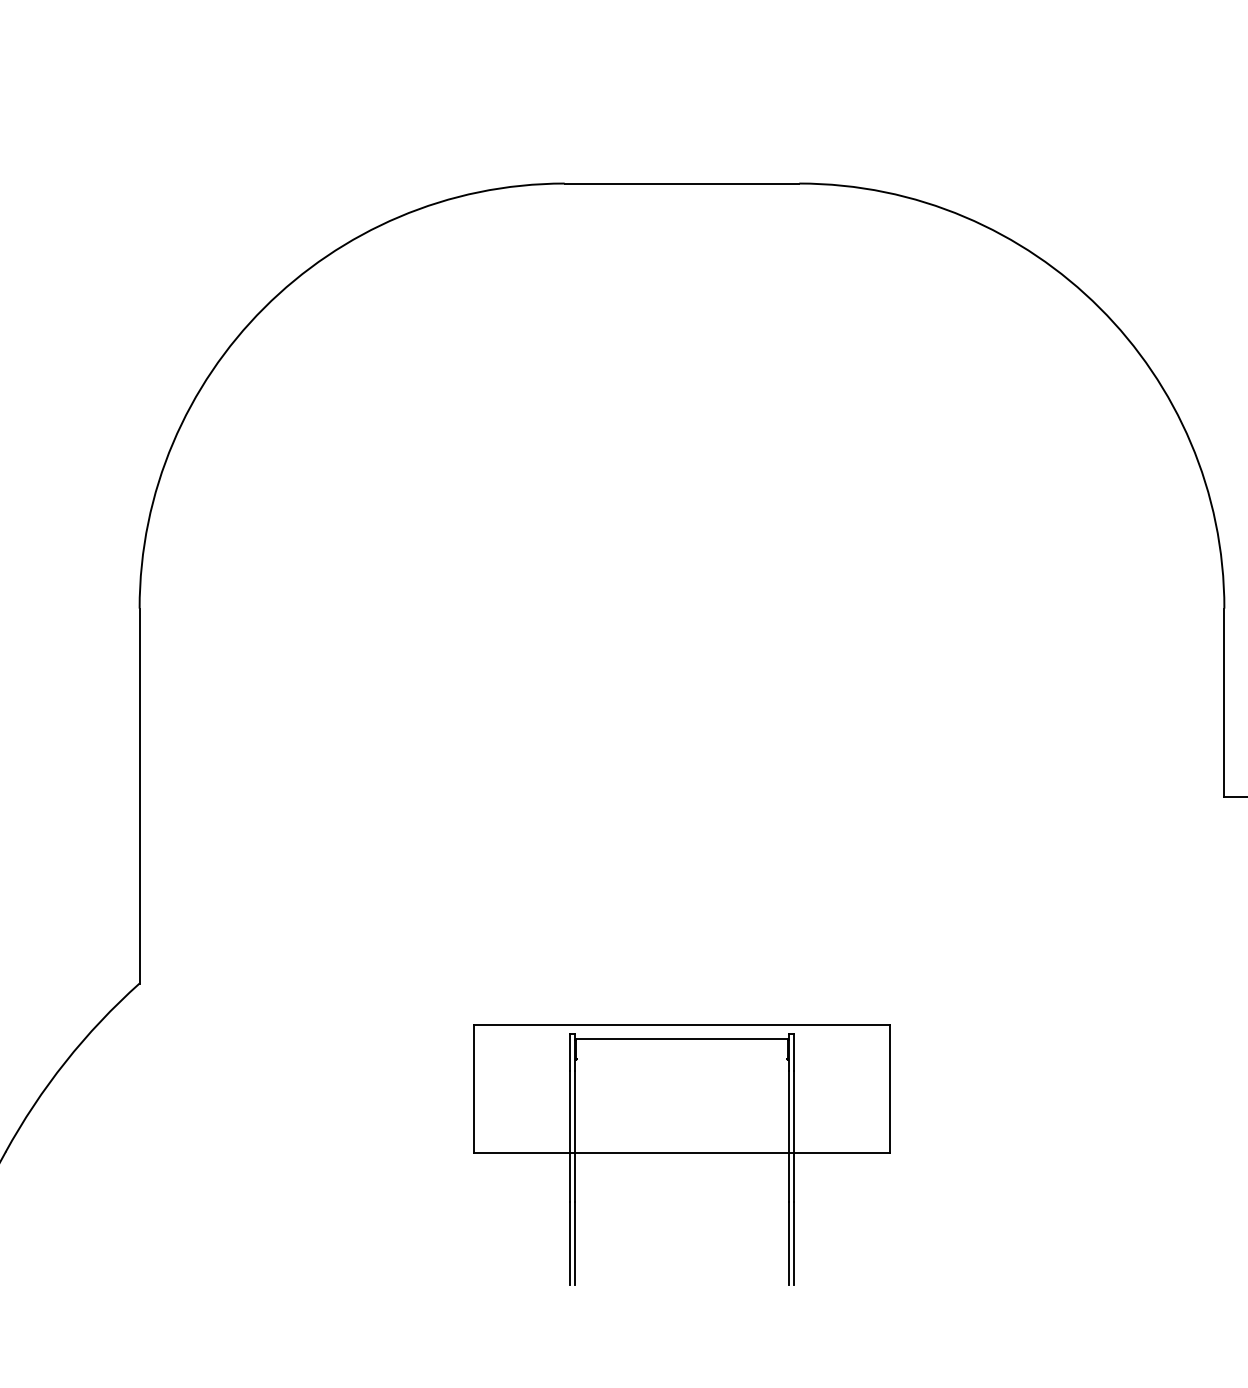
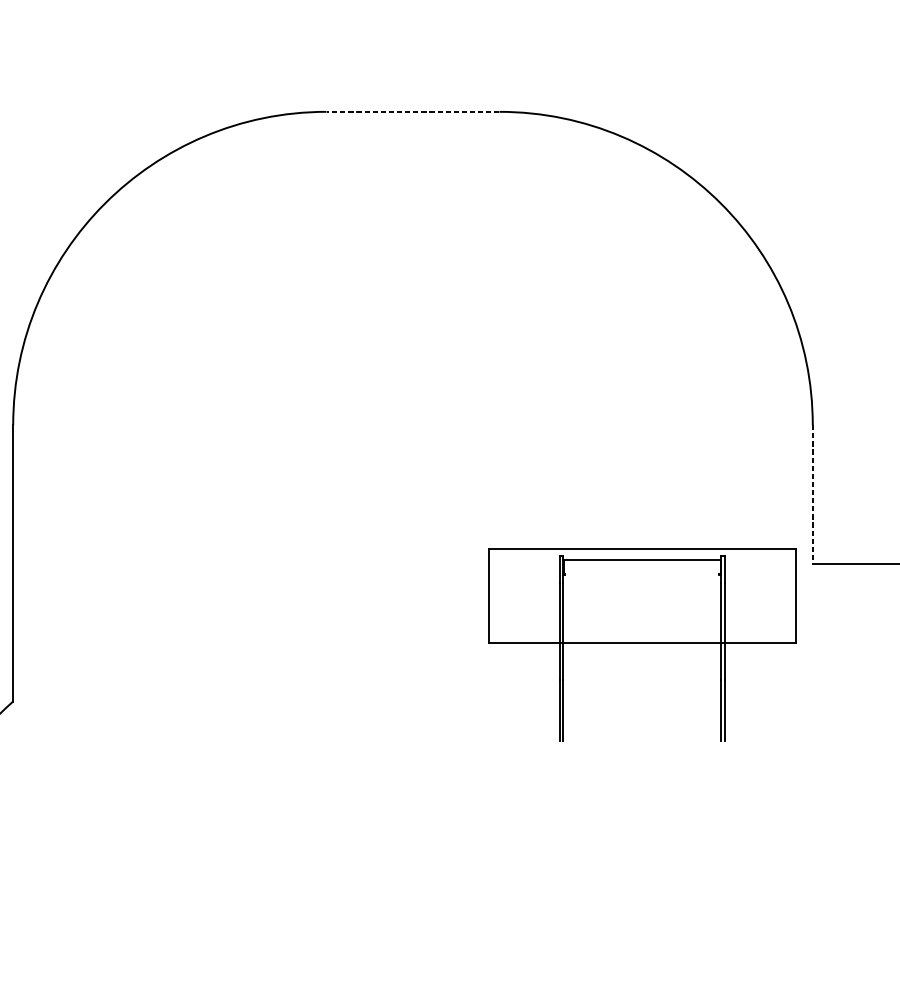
line: (681, 183) -> (412, 111), solid -> dashed
line: (1224, 703) -> (812, 495), solid -> dashed
part: (681, 1154) -> (641, 644), moved

